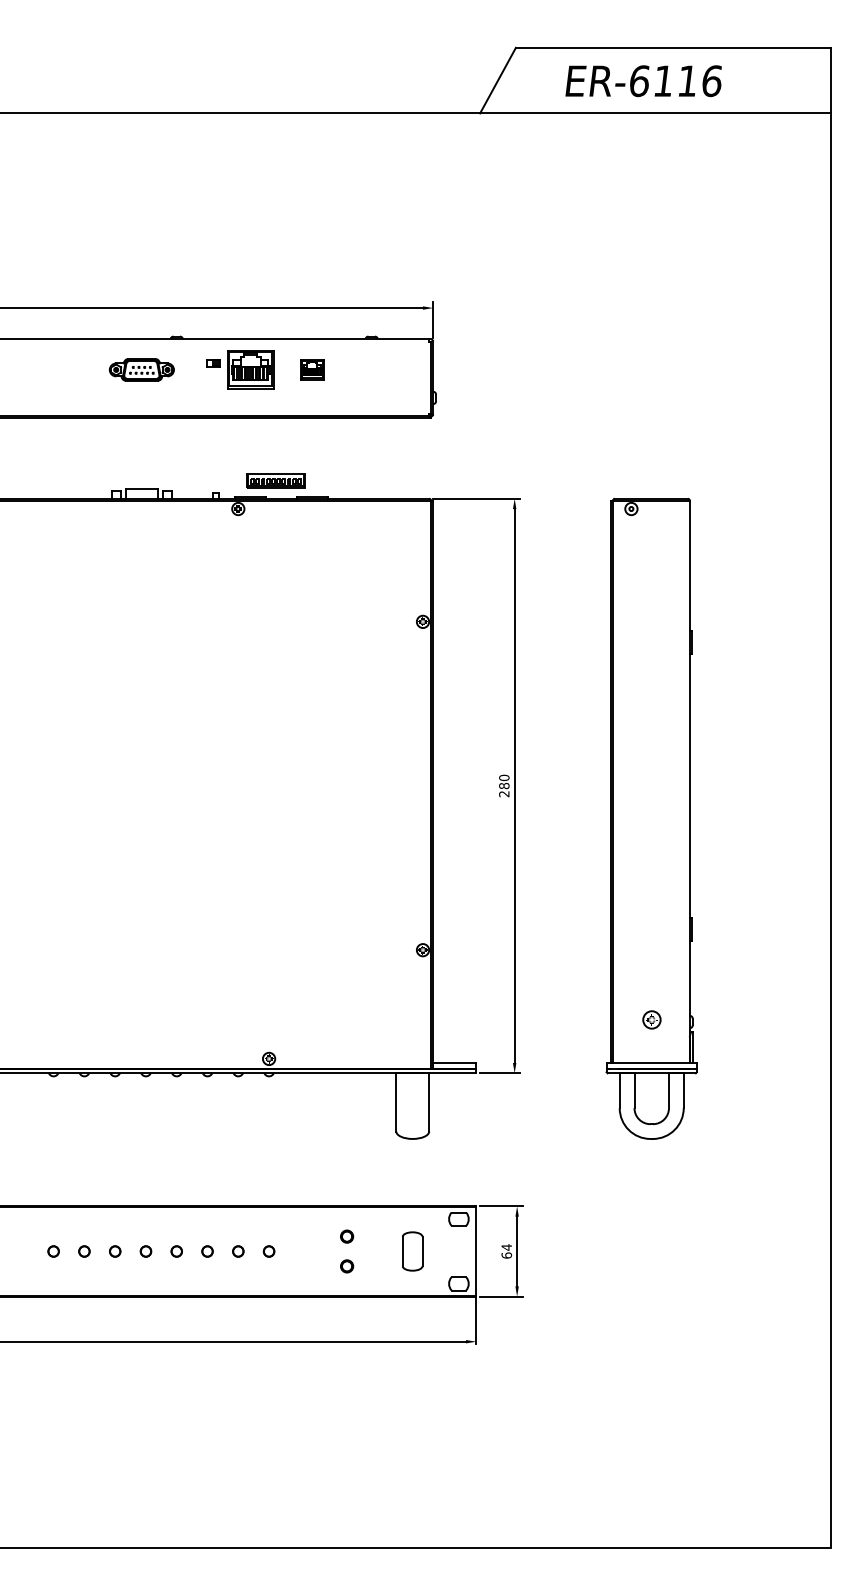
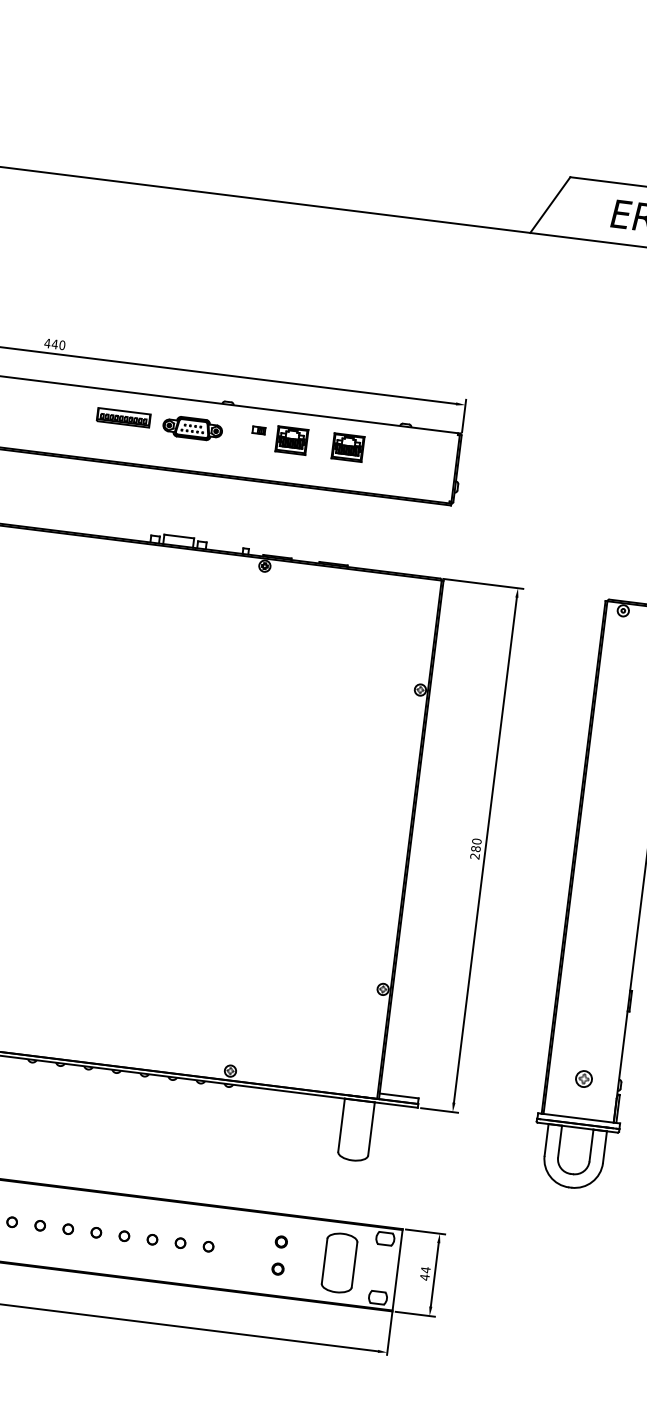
part: (250, 369) -> (291, 440), size x0.71
part: (312, 369) -> (348, 447), size x1.43
part: (275, 480) -> (123, 417), moved
part: (412, 1251) -> (339, 1263), size x1.67
text: (506, 1255) -> (424, 1277), 64 -> 44

